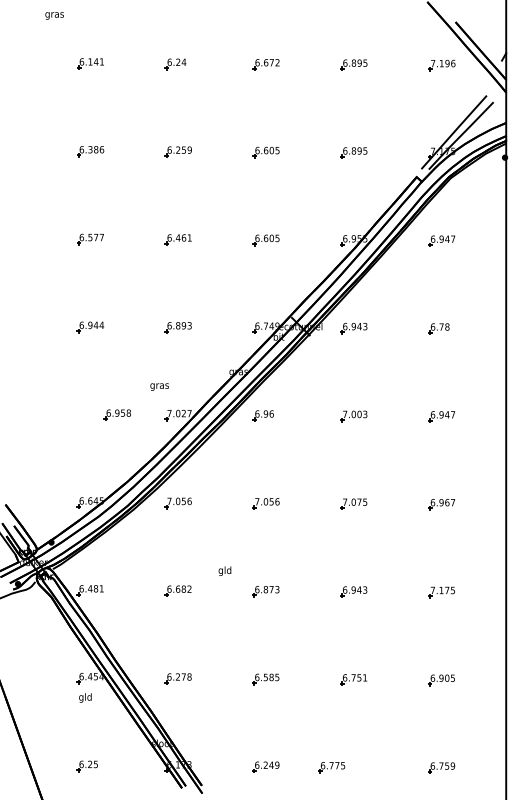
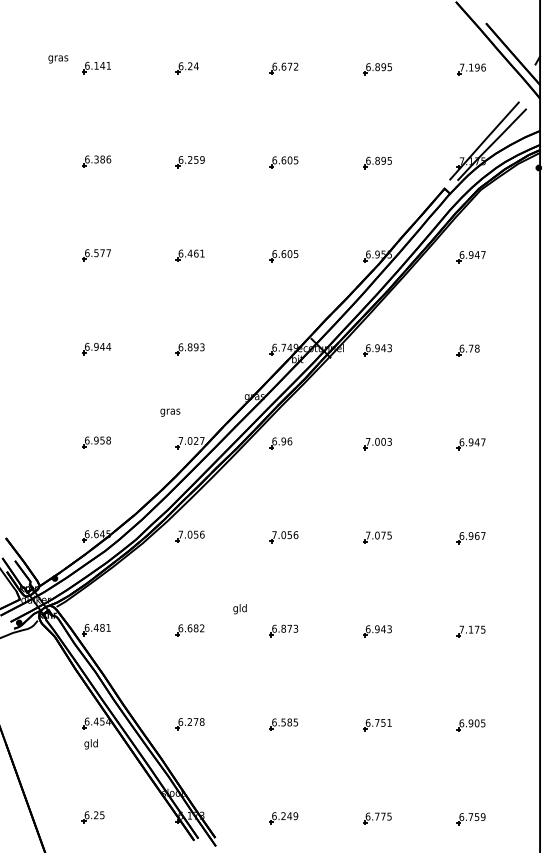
text: (54, 15) -> (58, 58), moved
part: (116, 414) -> (95, 441), moved
part: (331, 767) -> (377, 818), moved

